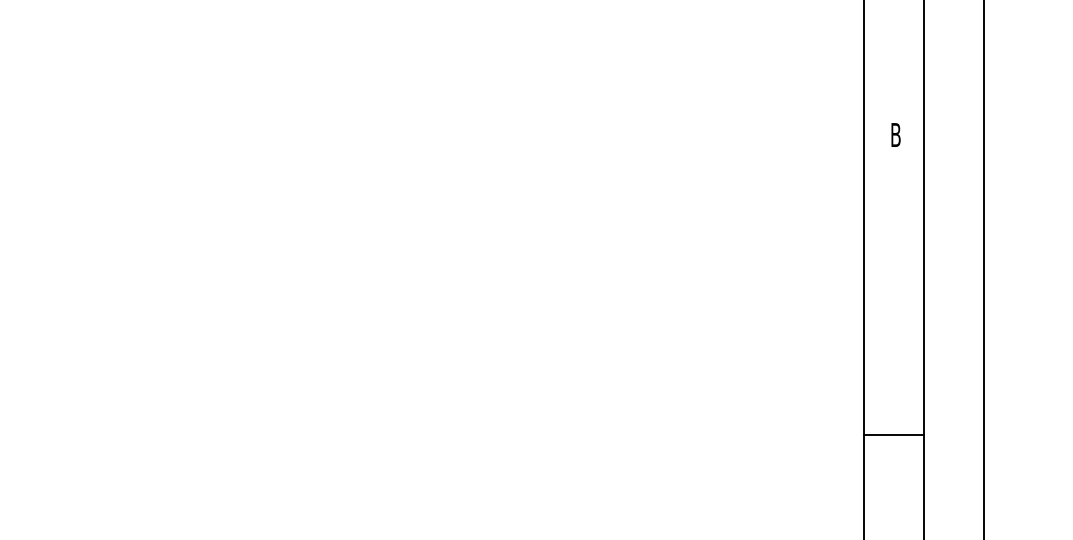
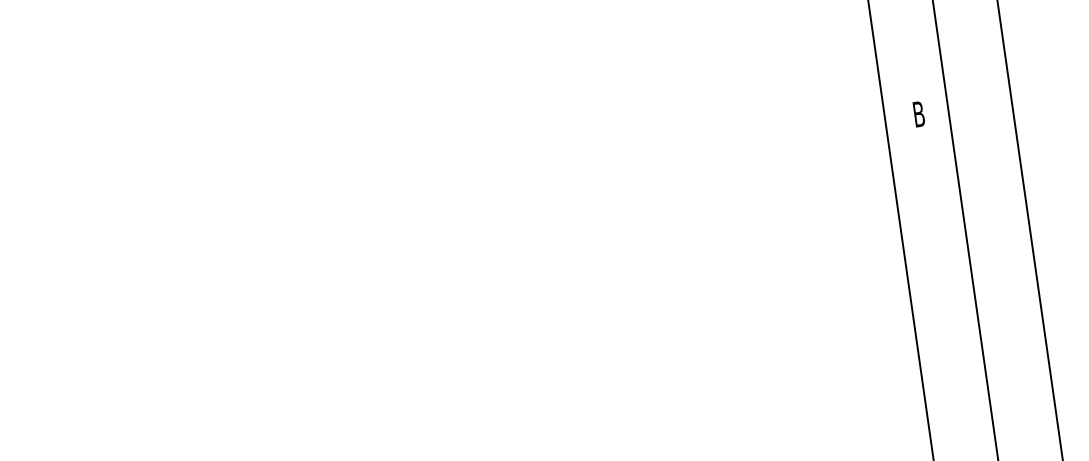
line: (893, 434) -> (961, 431), removed

